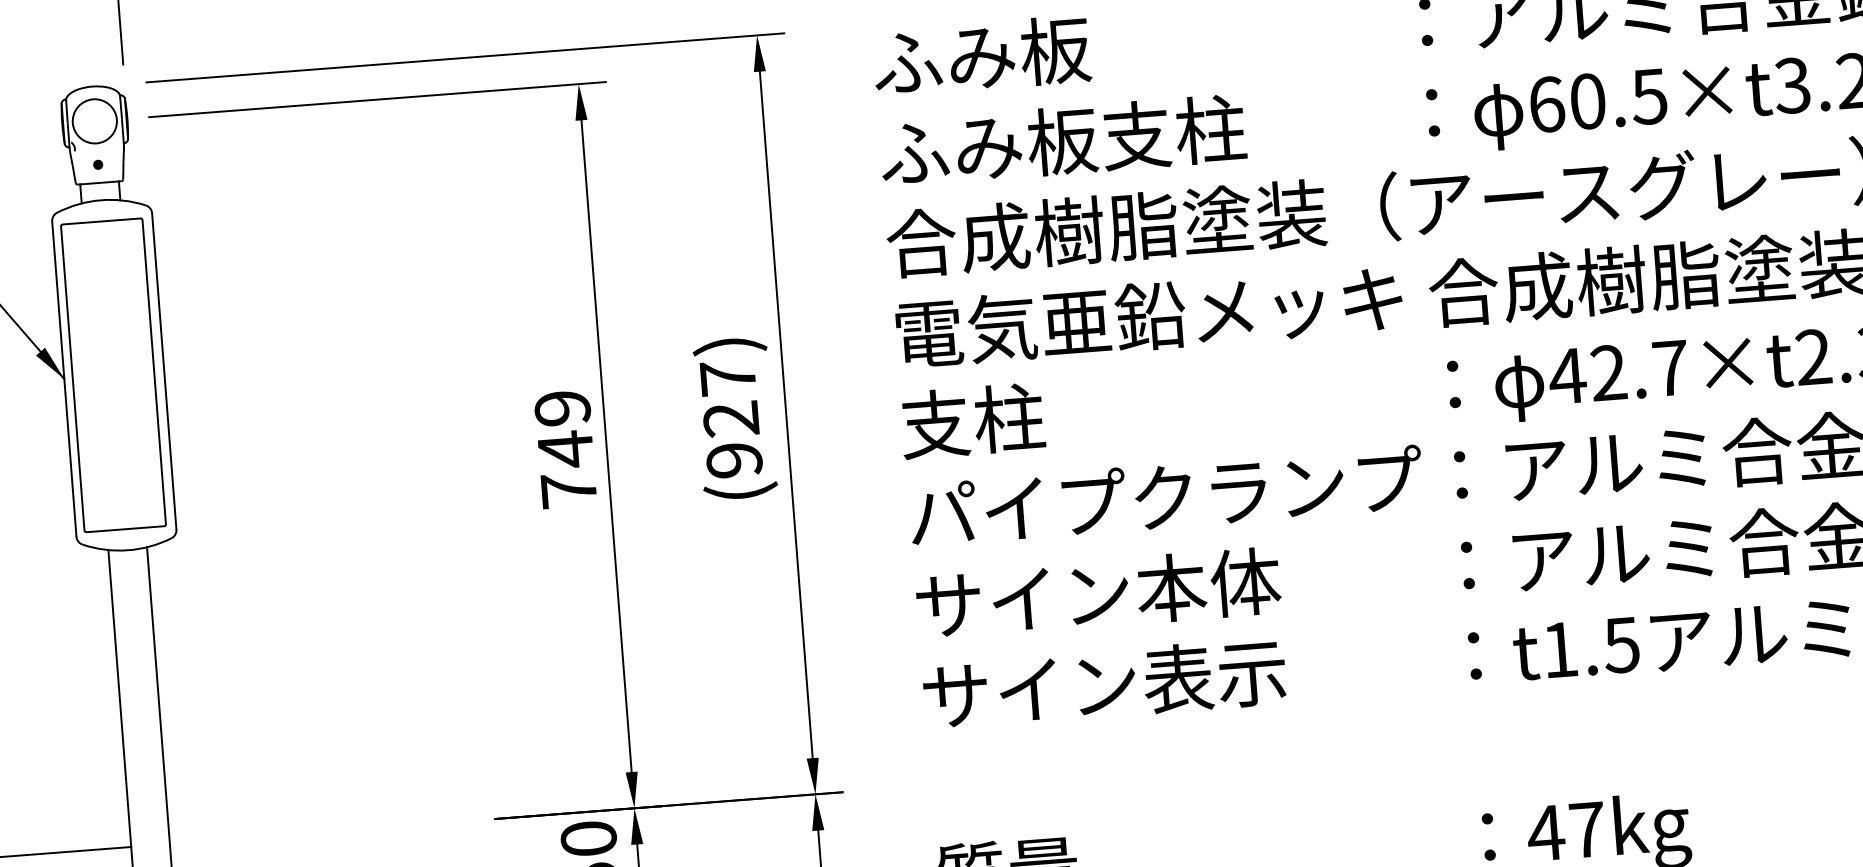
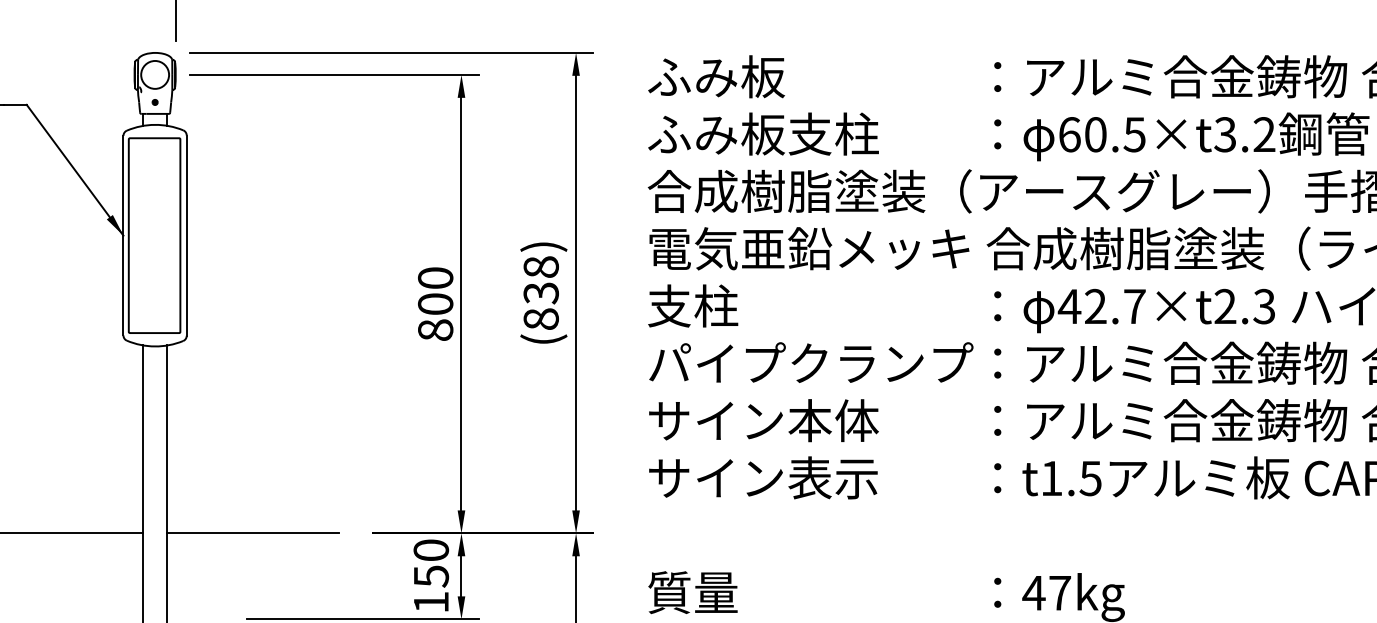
text: (730, 419) -> (540, 293), (927) -> (838)
text: (565, 448) -> (435, 303), 749 -> 800
line: (305, 833) -> (253, 533), added

